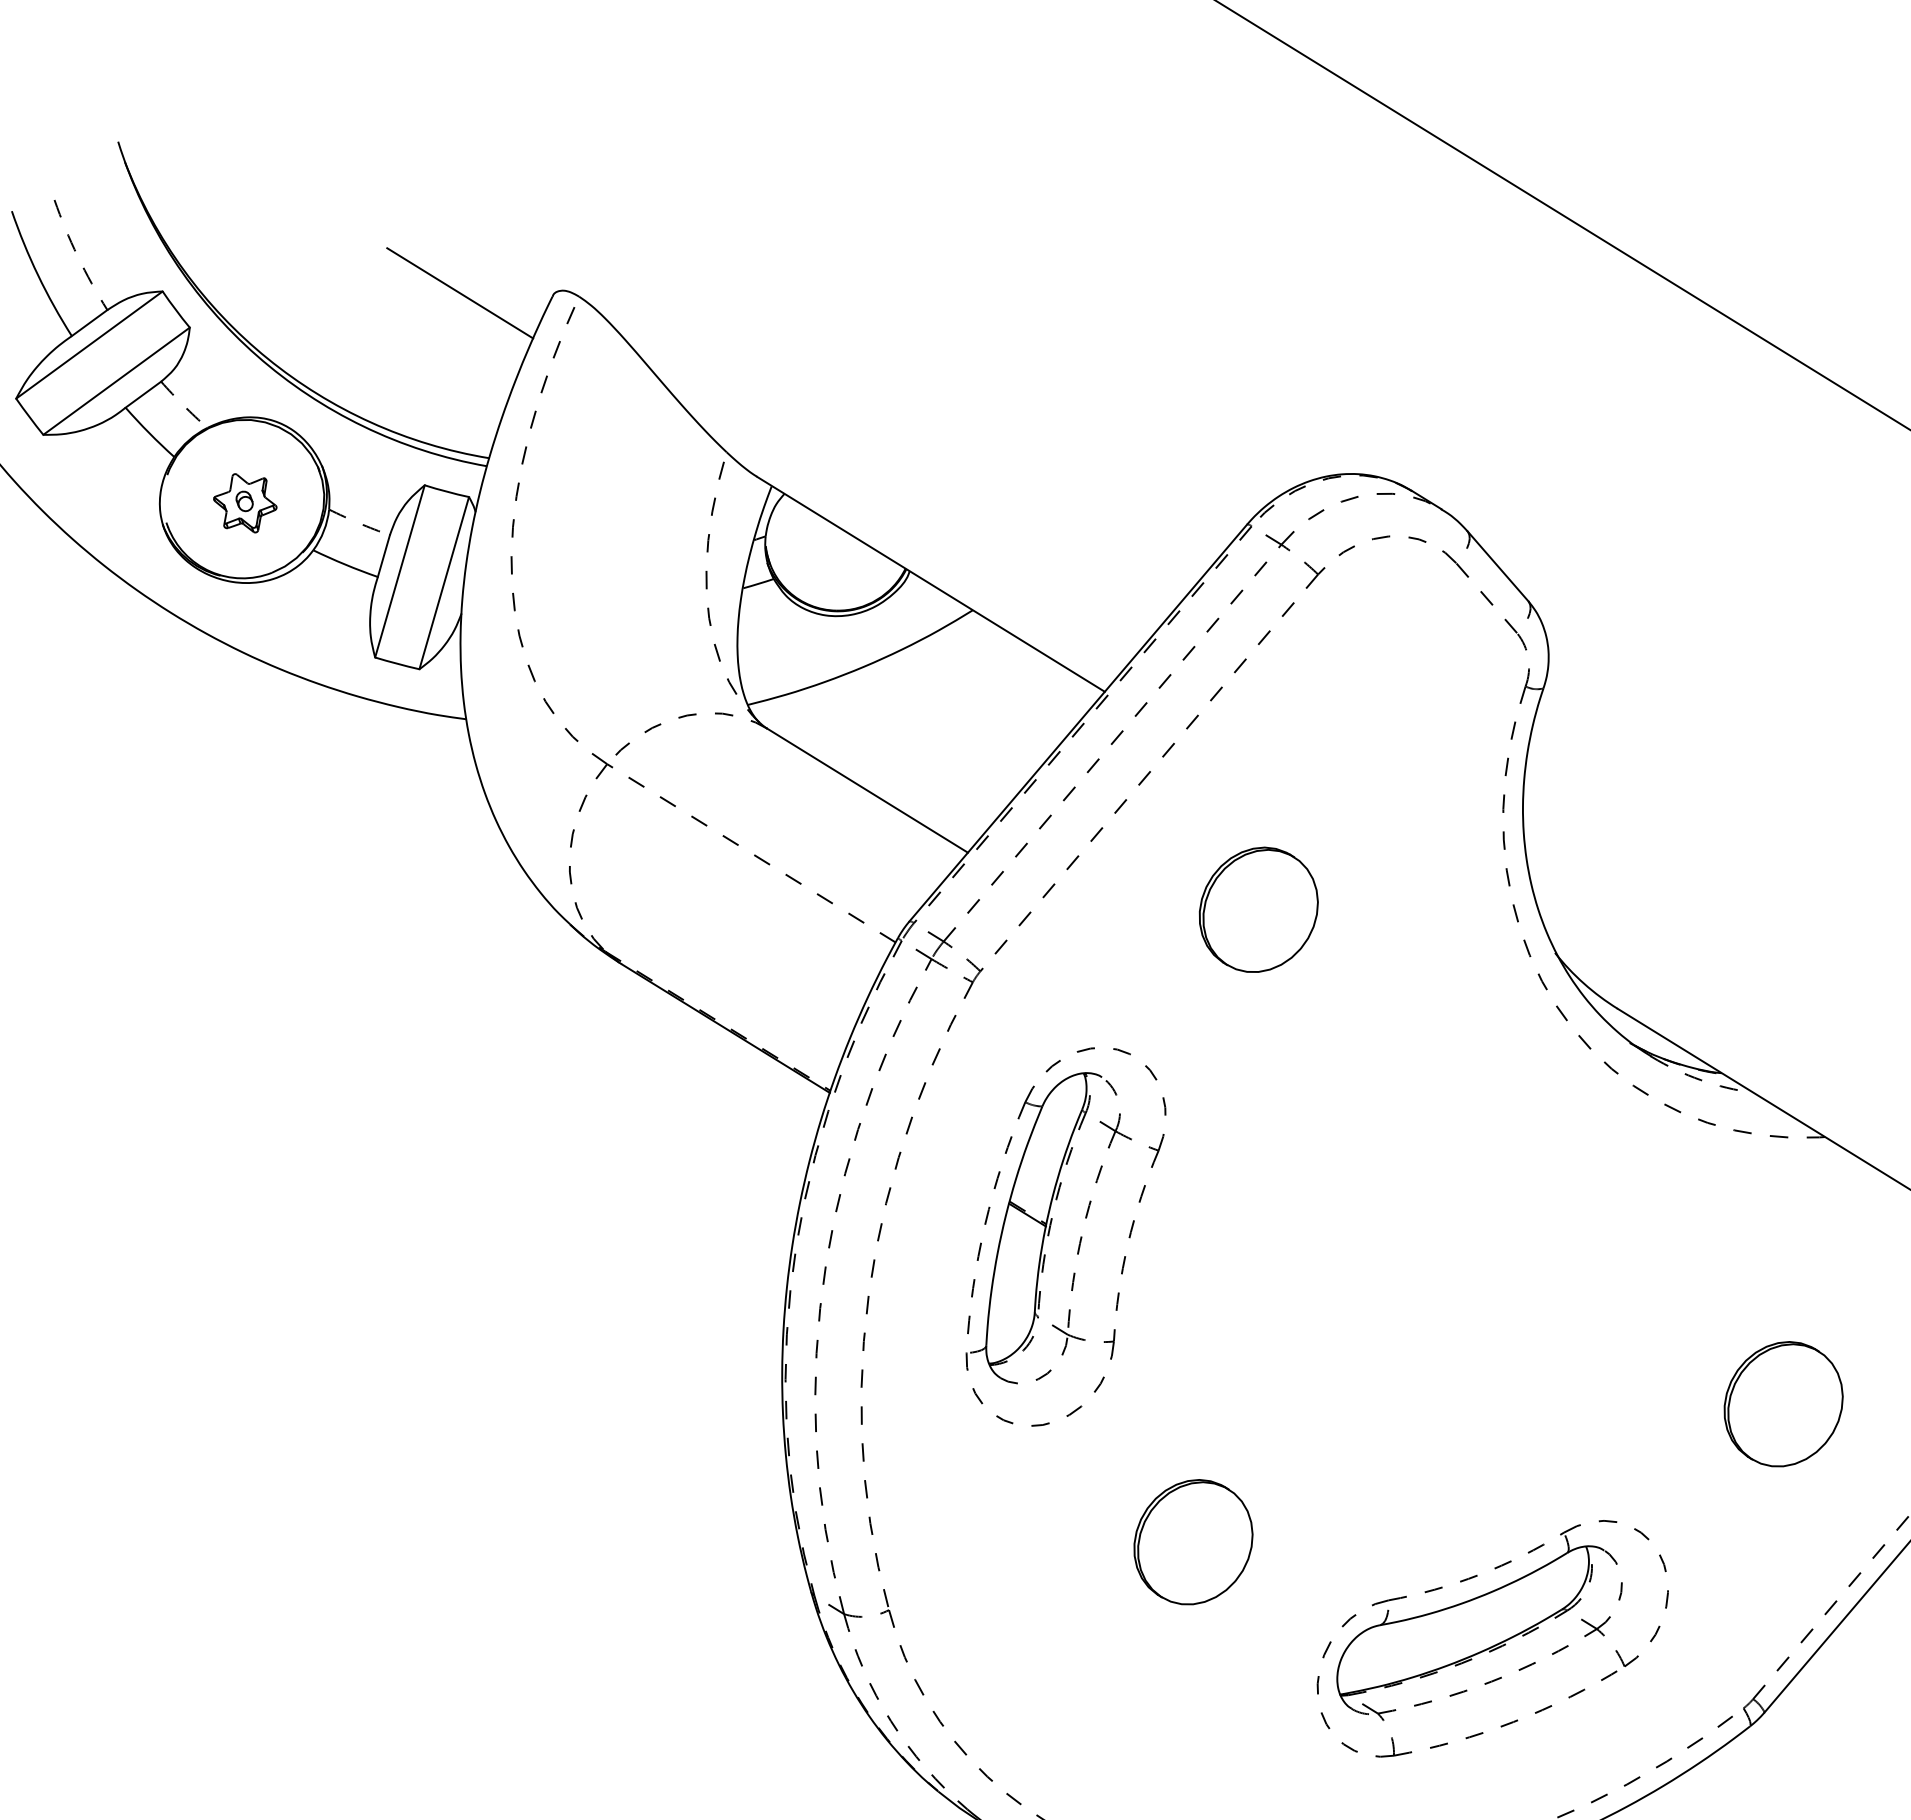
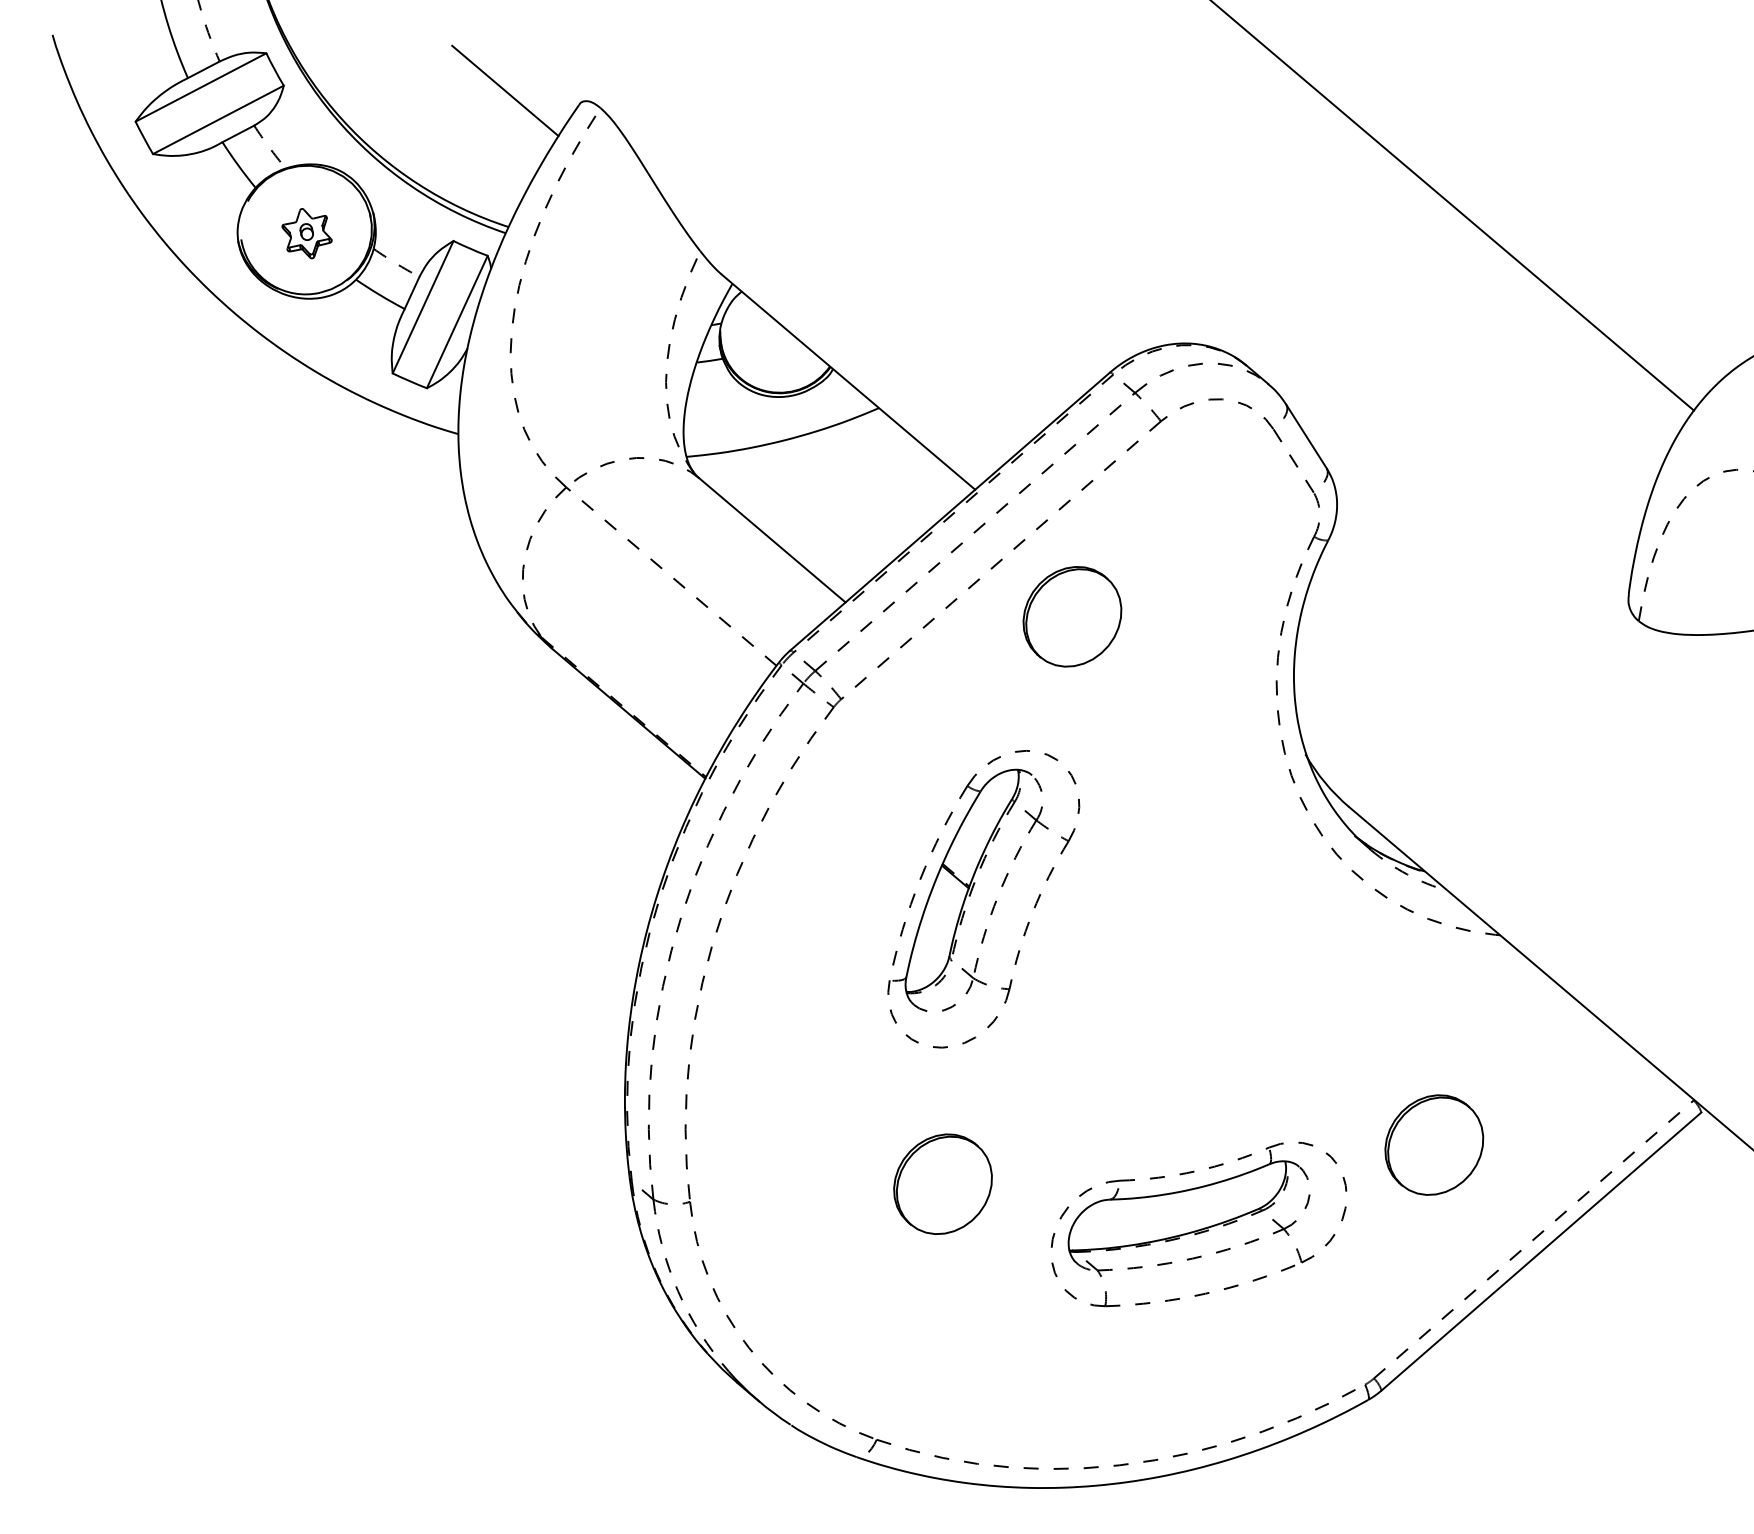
part: (1258, 909) -> (1072, 616), moved
part: (1078, 1241) -> (993, 904), moved
part: (1492, 1639) -> (1198, 1224), moved

